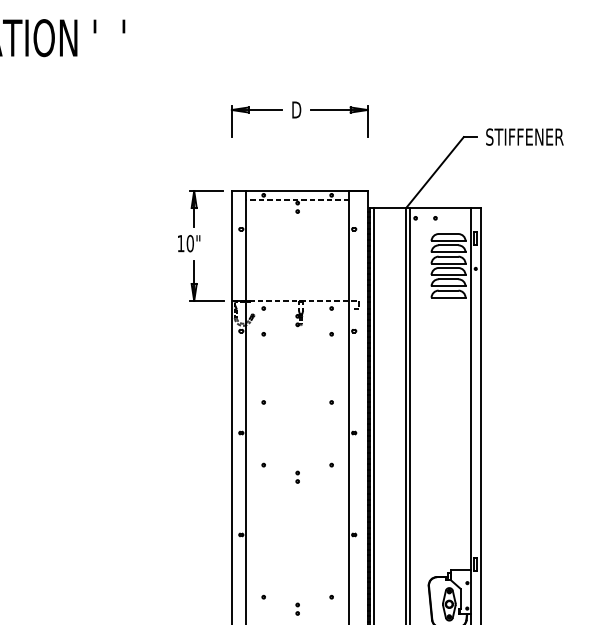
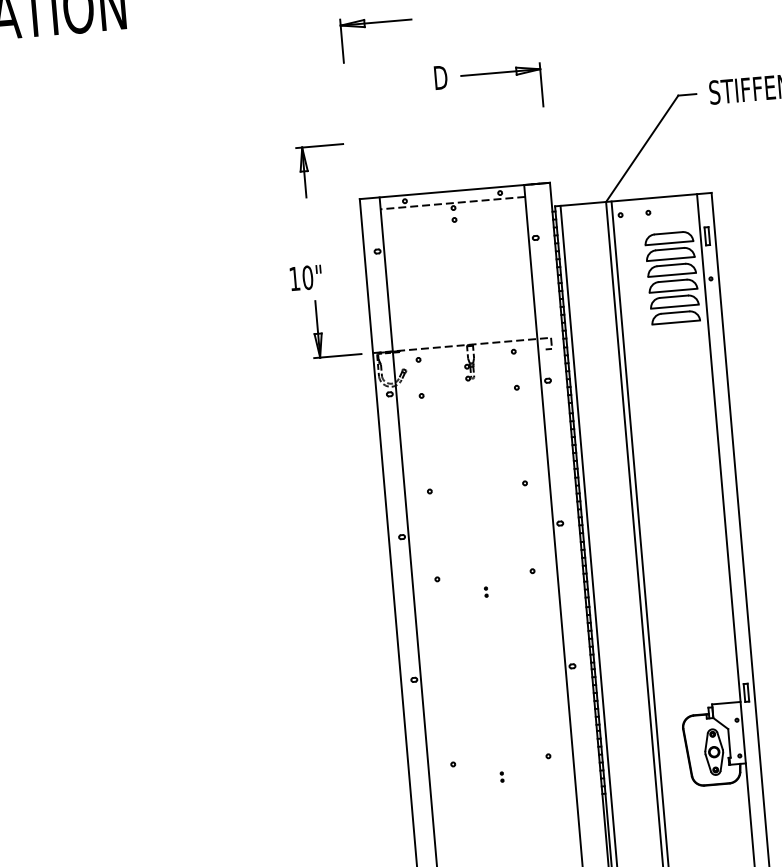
part: (249, 113) -> (365, 28), moved
part: (197, 208) -> (308, 171), moved
part: (297, 476) -> (486, 591), size x0.6
part: (297, 608) -> (501, 776), size x0.6

